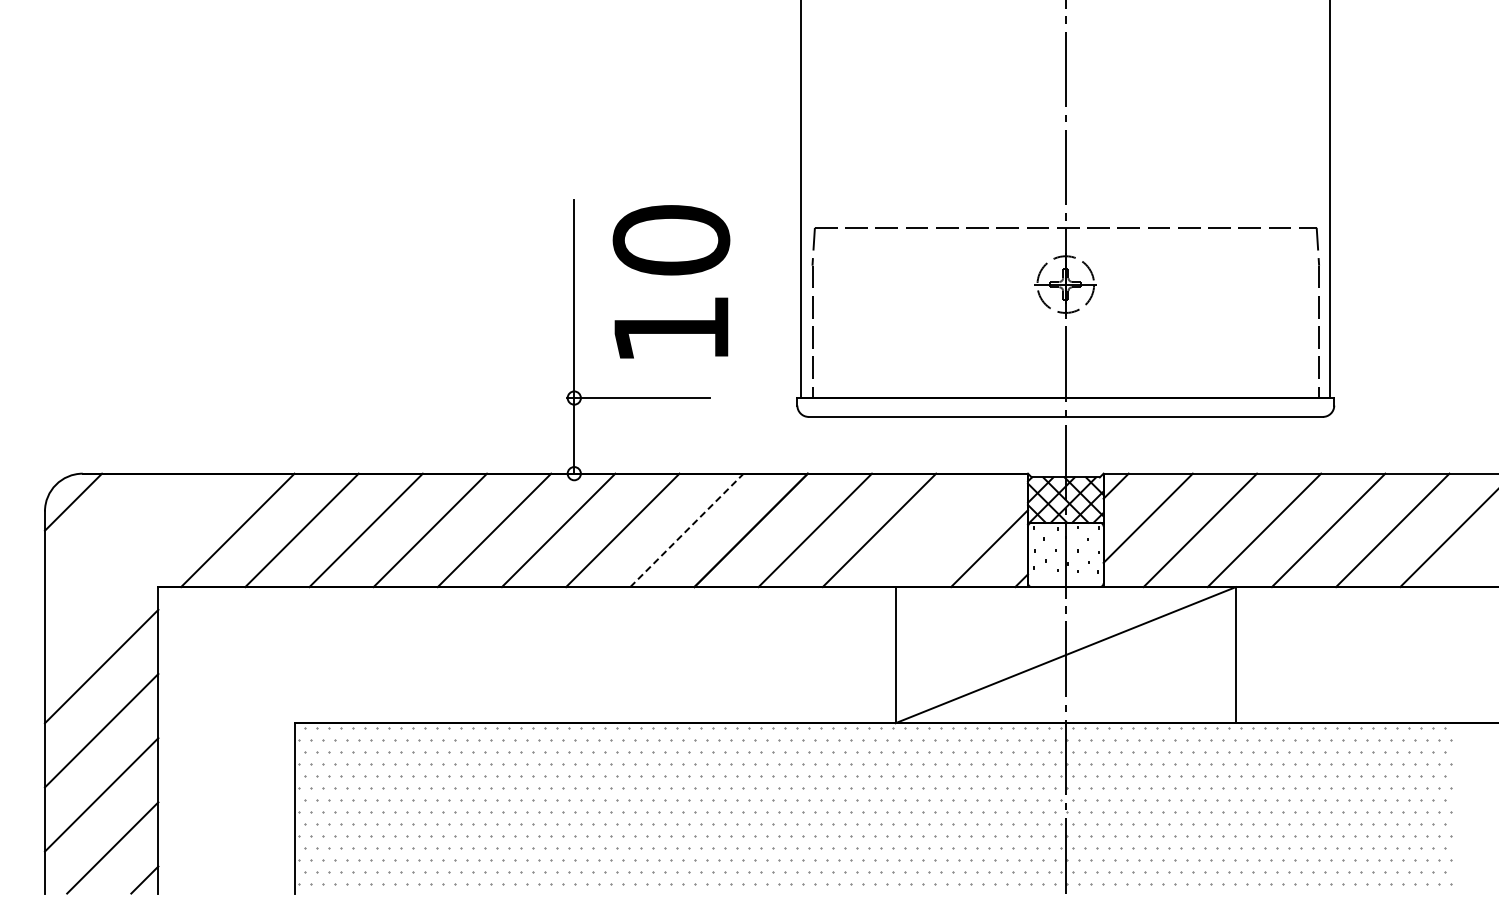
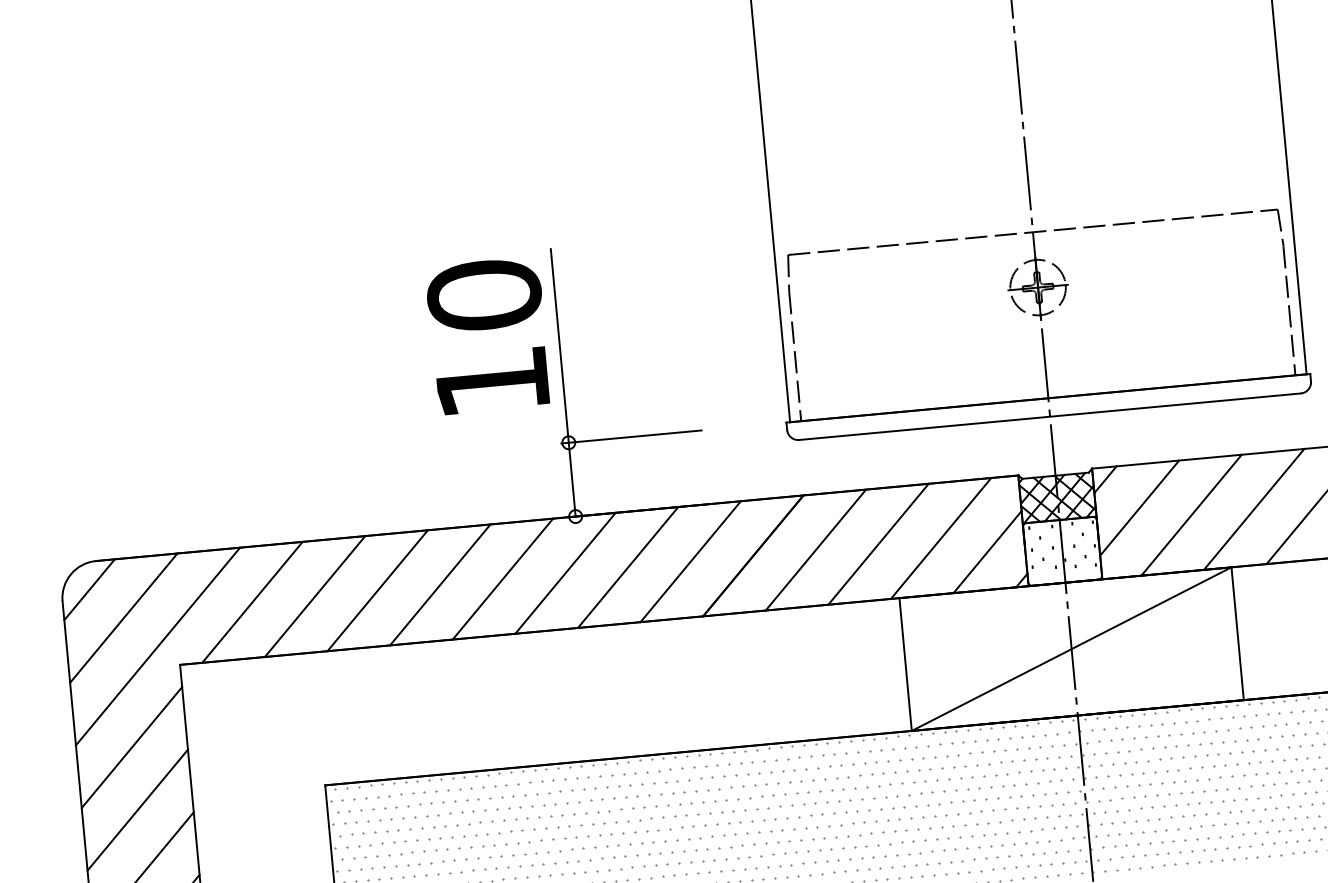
text: (671, 281) -> (488, 335), moved
line: (687, 530) -> (691, 561), dashed -> solid
line: (943, 530) -> (941, 538), added
line: (105, 533) -> (123, 617), added
line: (137, 566) -> (157, 646), added

